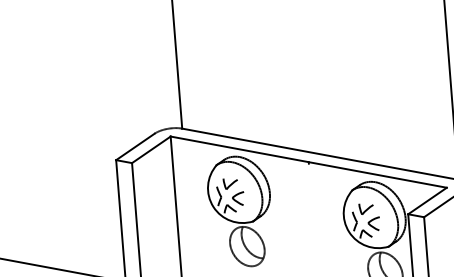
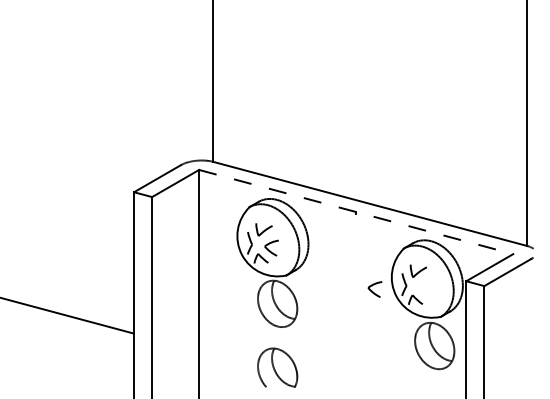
line: (309, 162) -> (356, 212), solid -> dashed
part: (373, 224) -> (374, 289), moved

